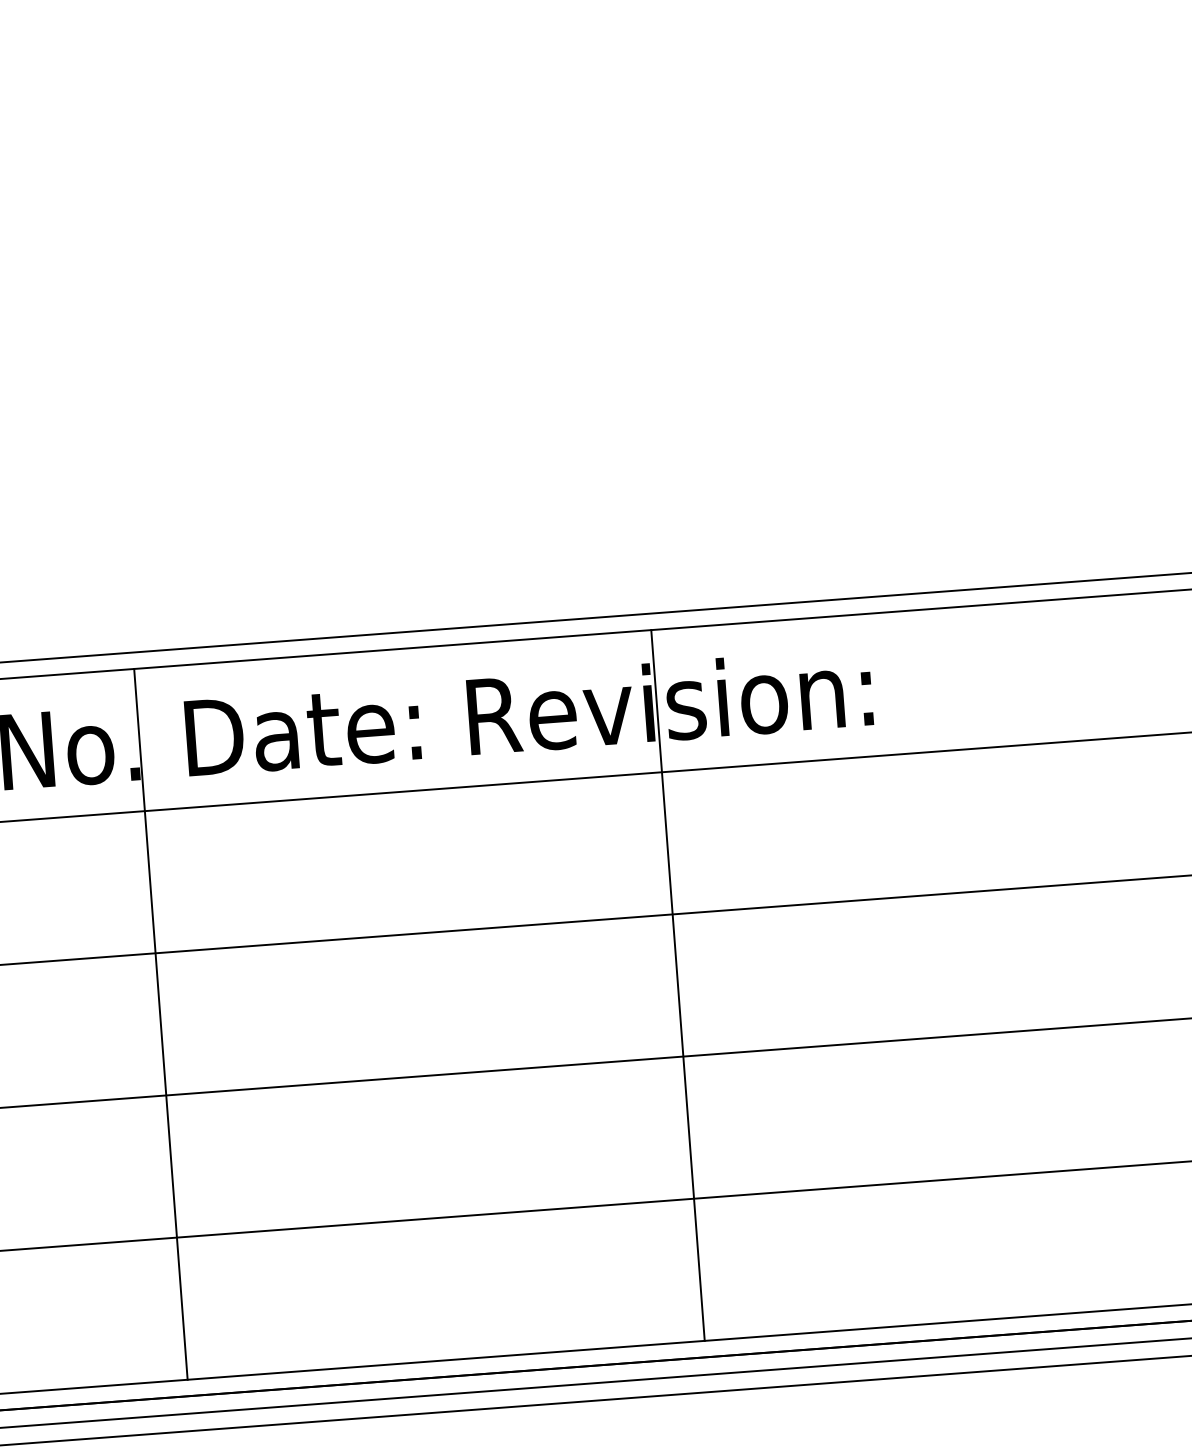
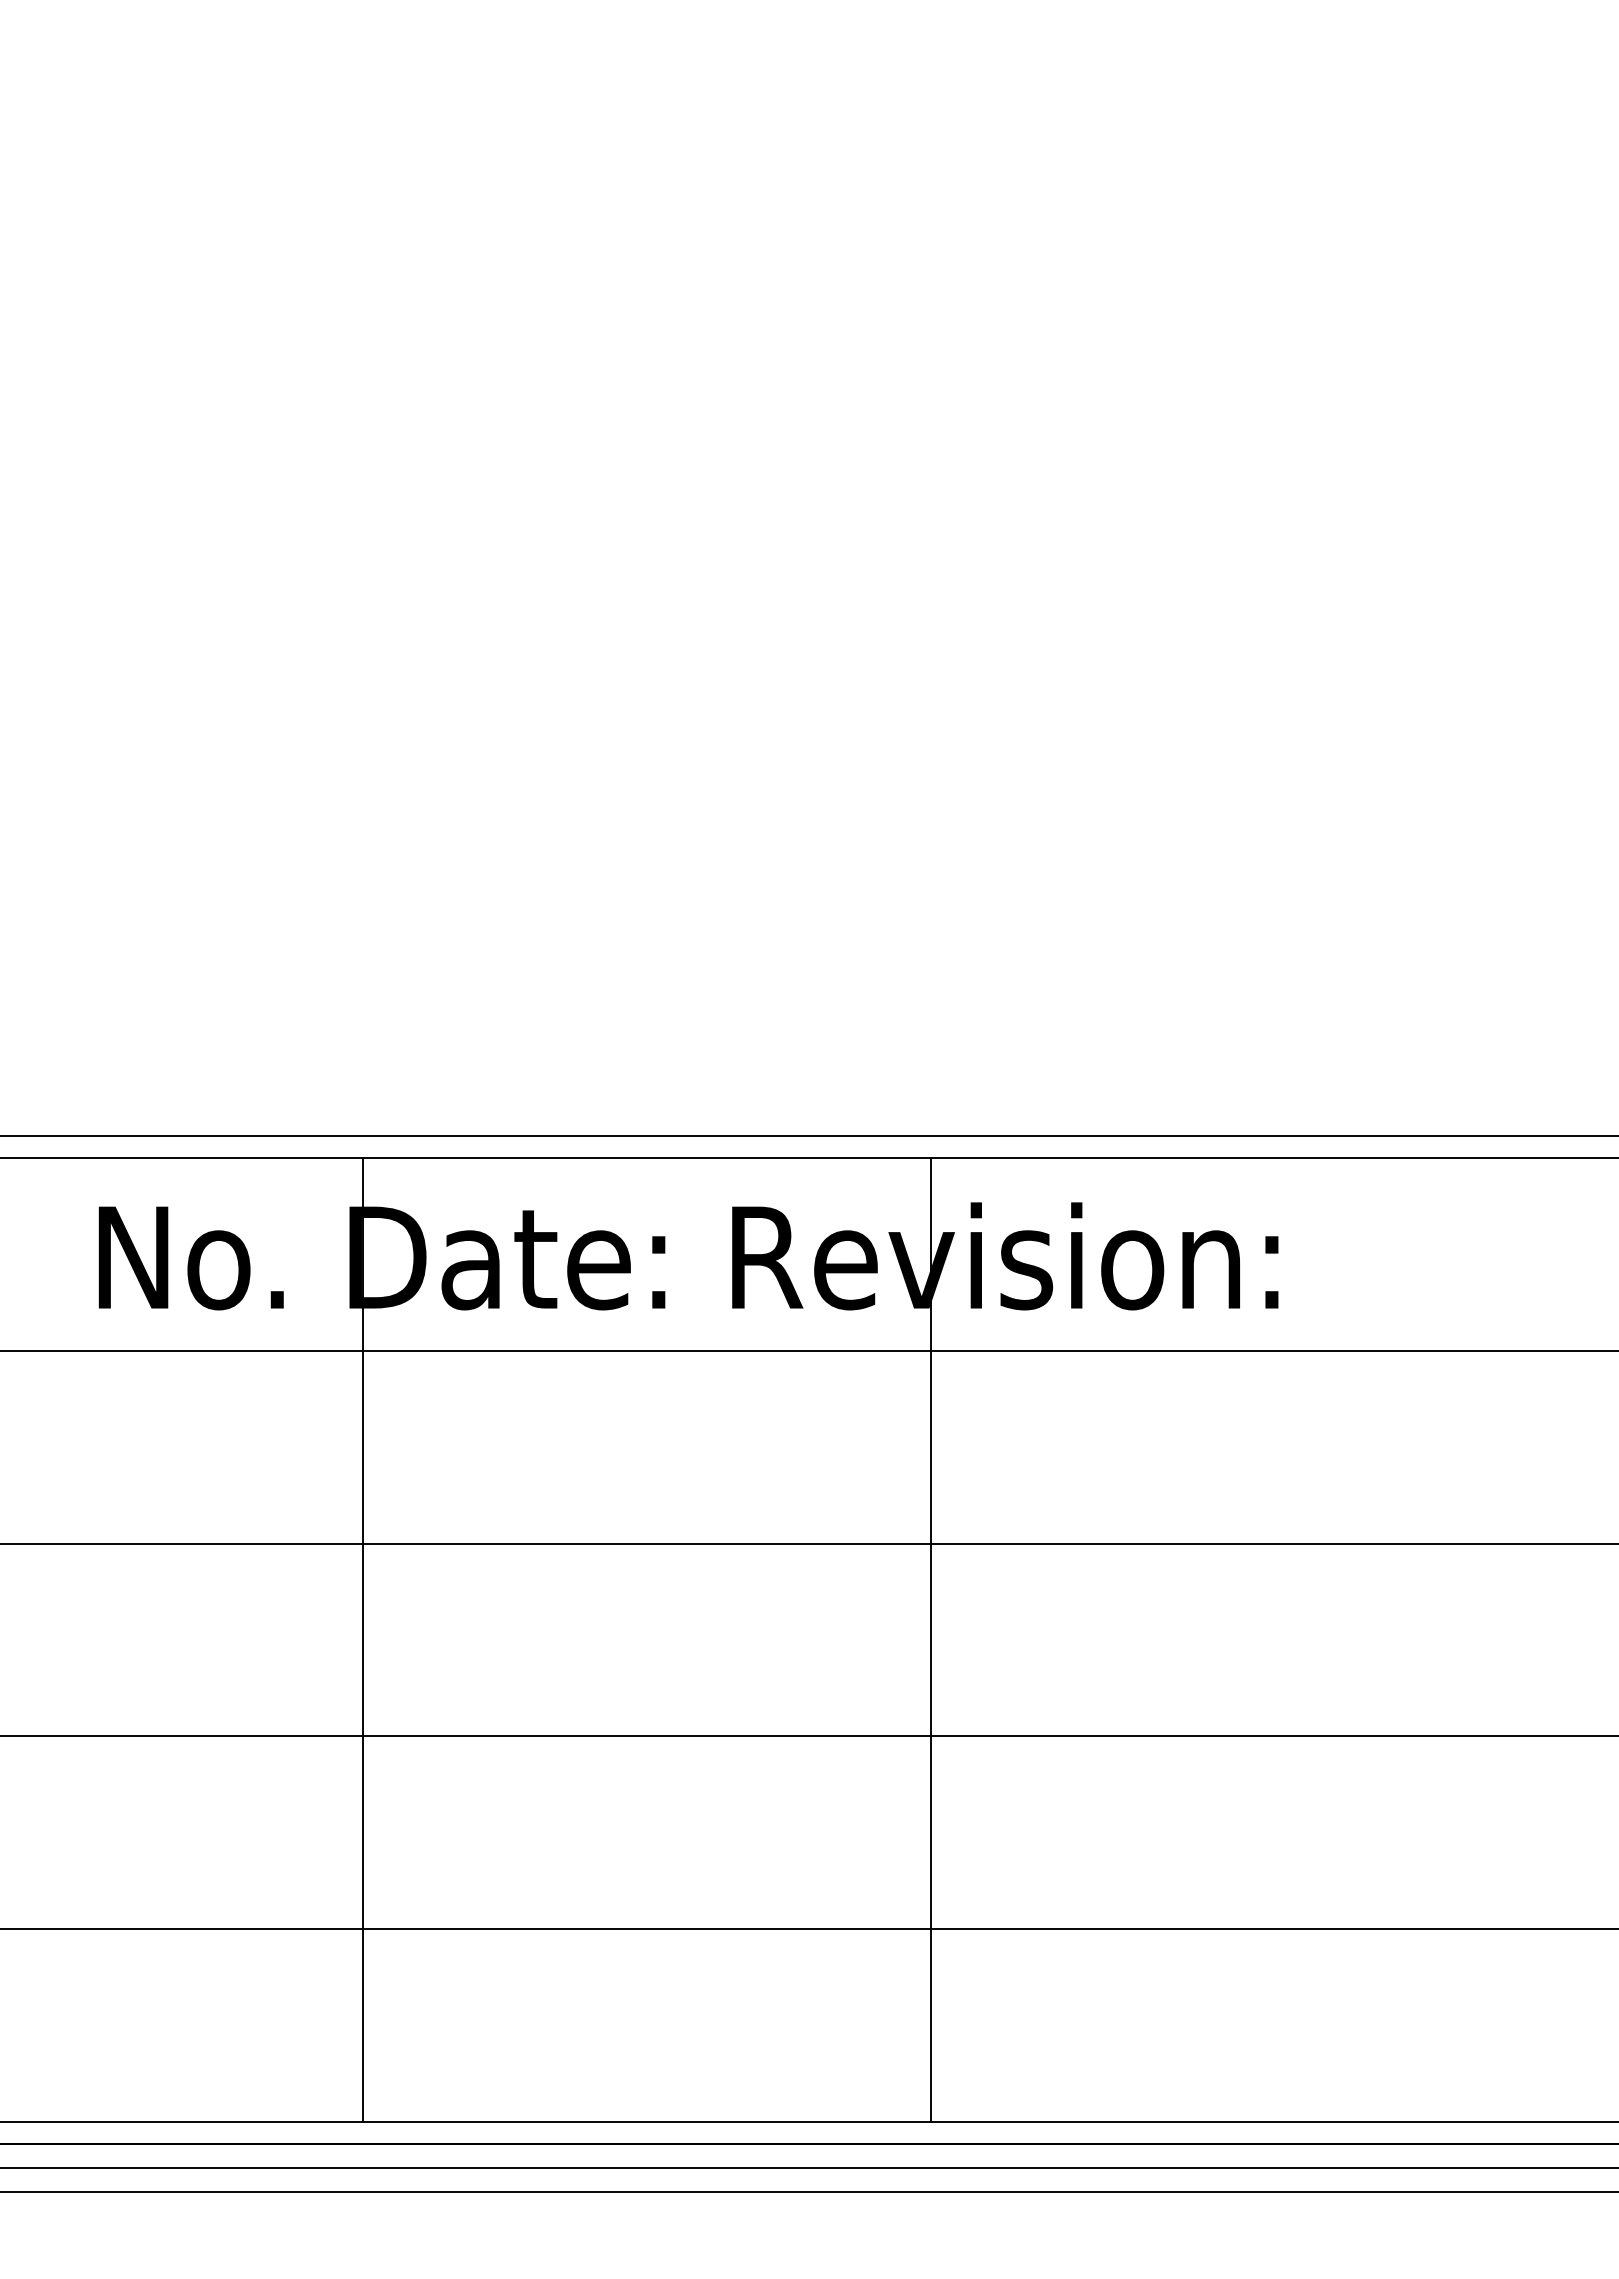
line: (678, 985) -> (931, 1639), moved
line: (161, 1024) -> (363, 1639), moved

